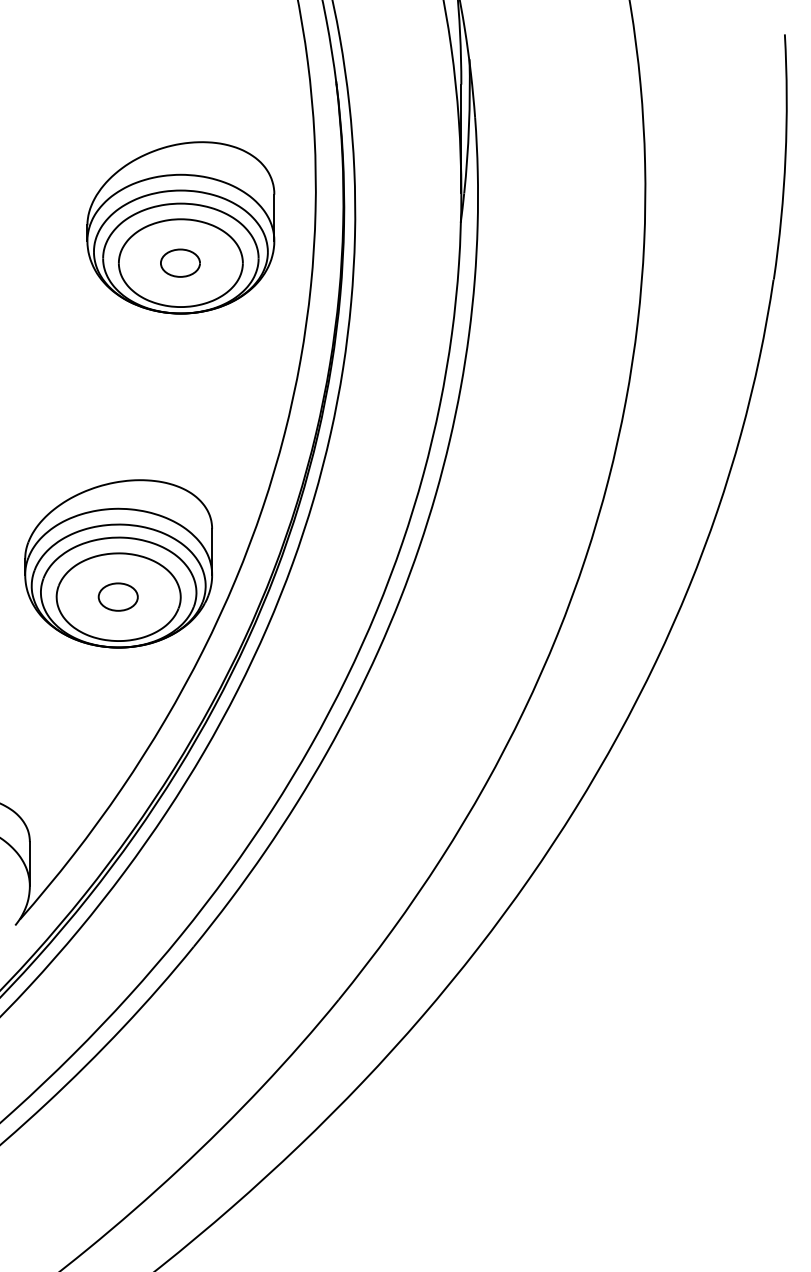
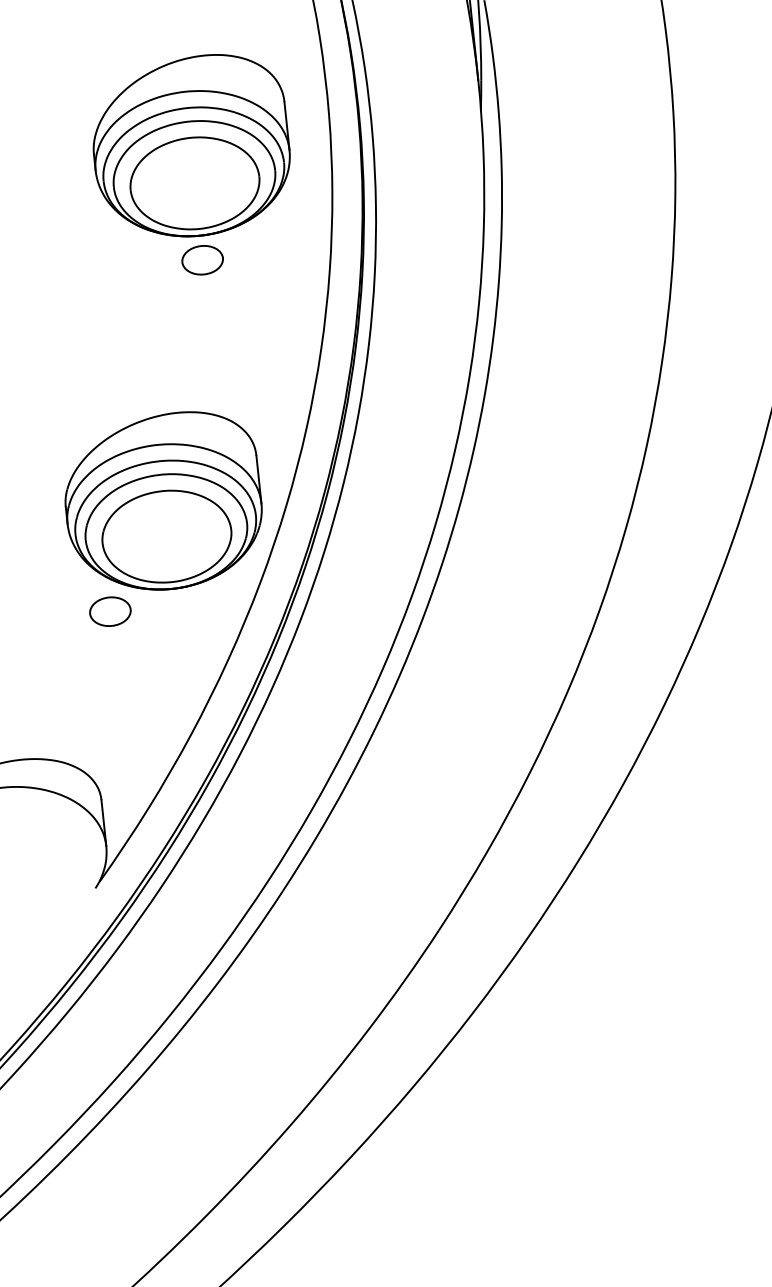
part: (180, 262) -> (202, 259), moved
part: (117, 596) -> (109, 611), moved

